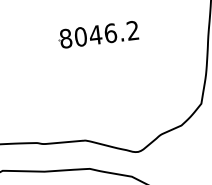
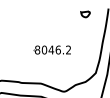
part: (95, 33) -> (51, 49), moved

